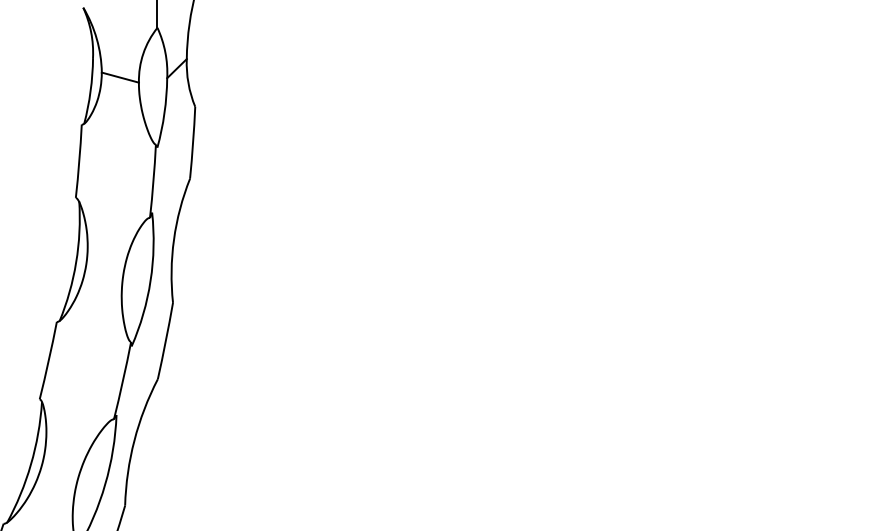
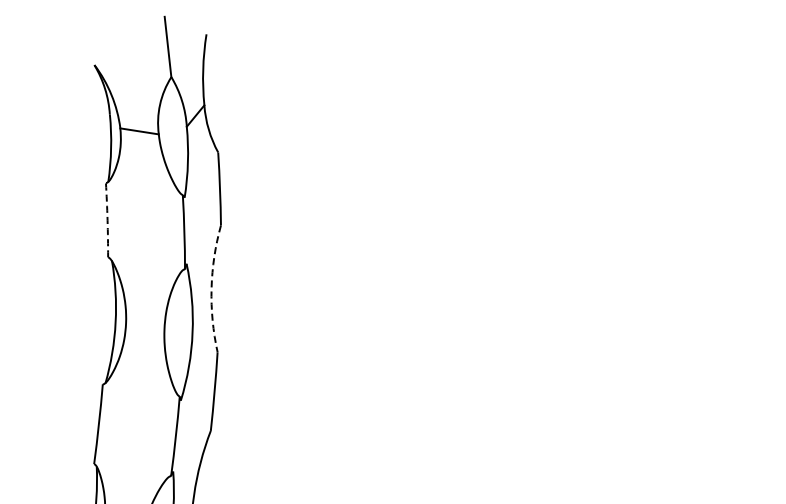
arc: (79, 161) -> (107, 220), solid -> dashed
arc: (173, 239) -> (211, 288), solid -> dashed

